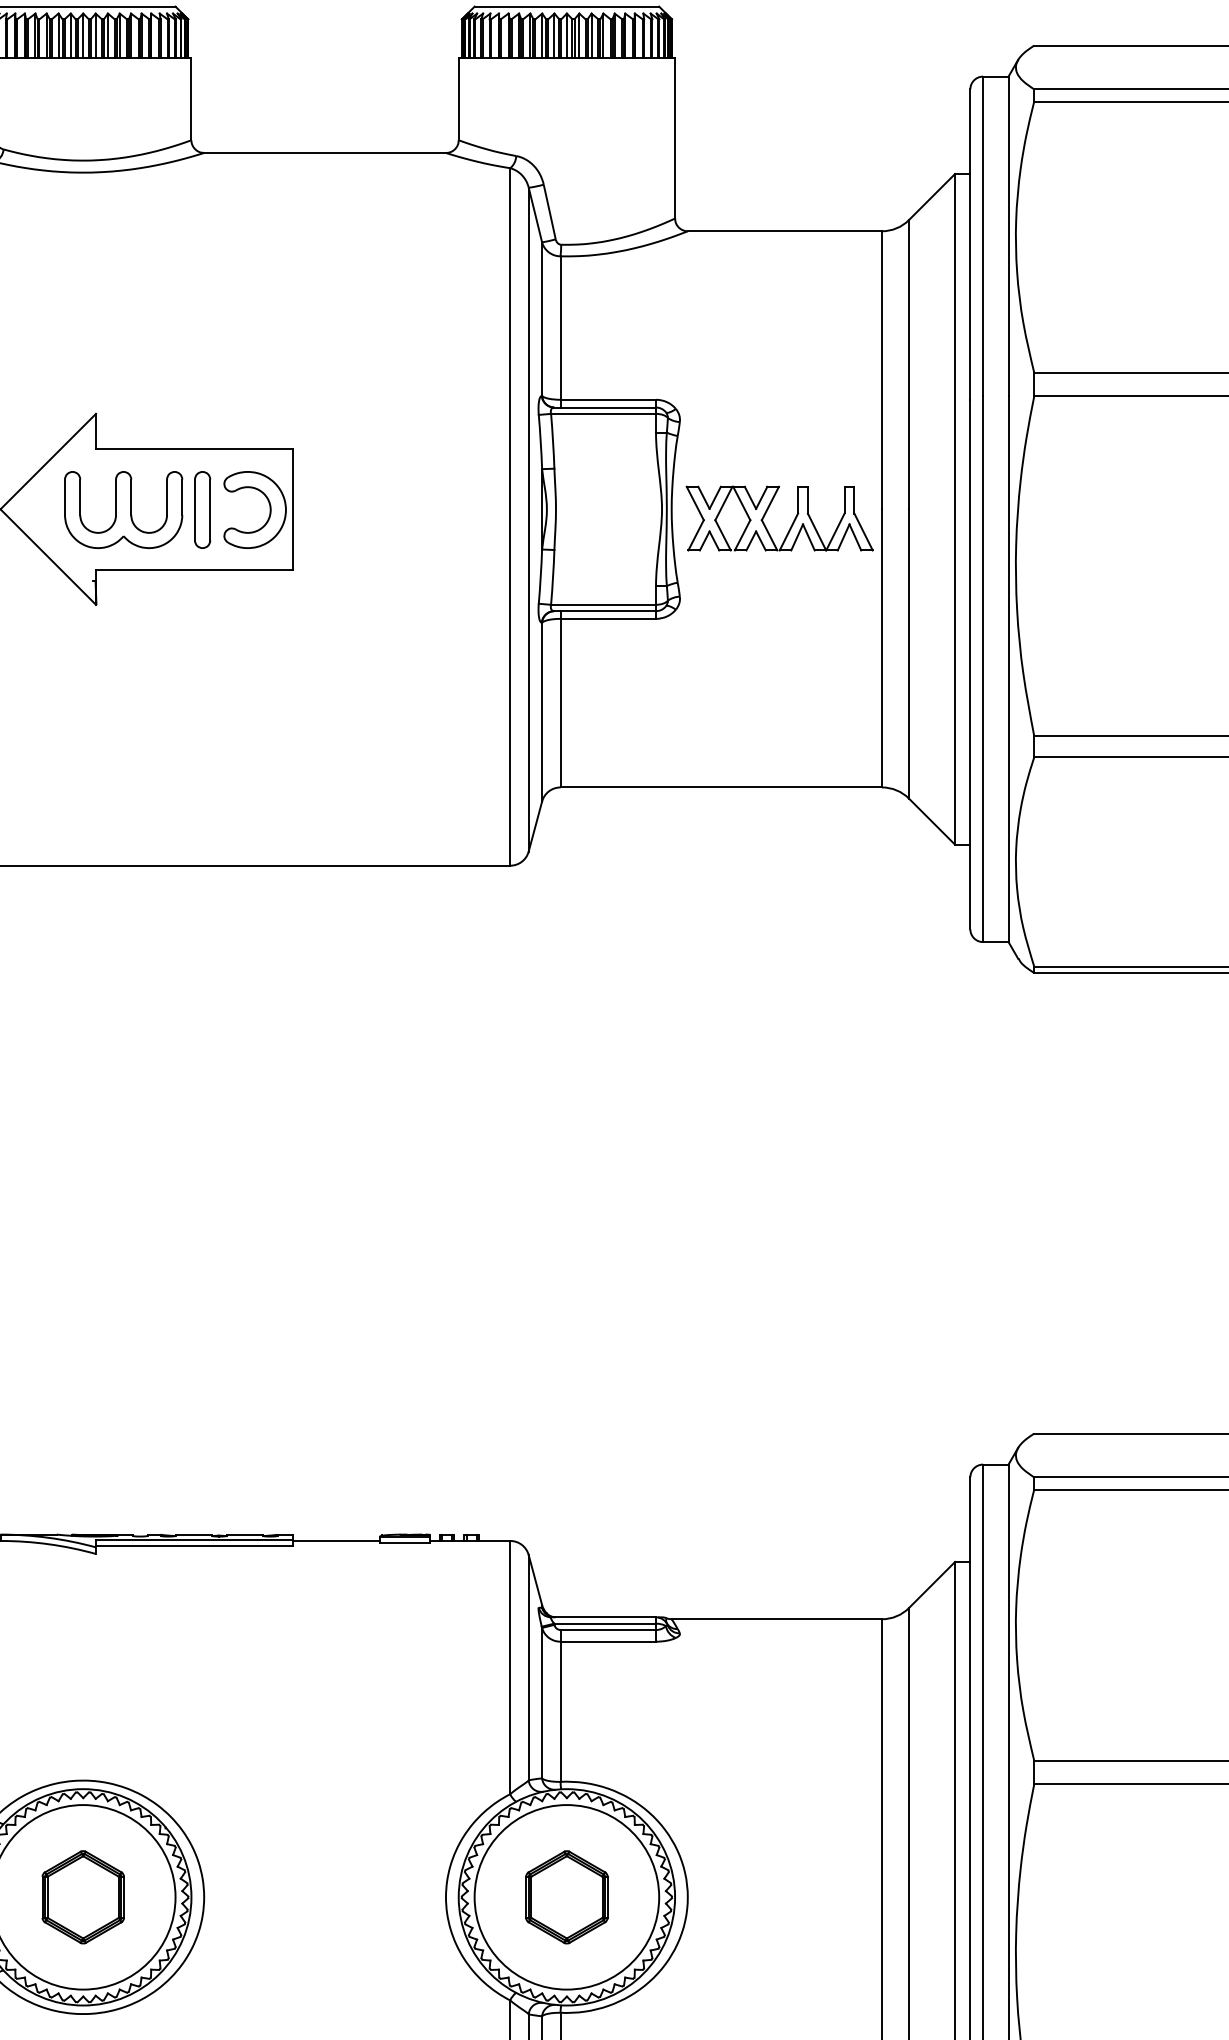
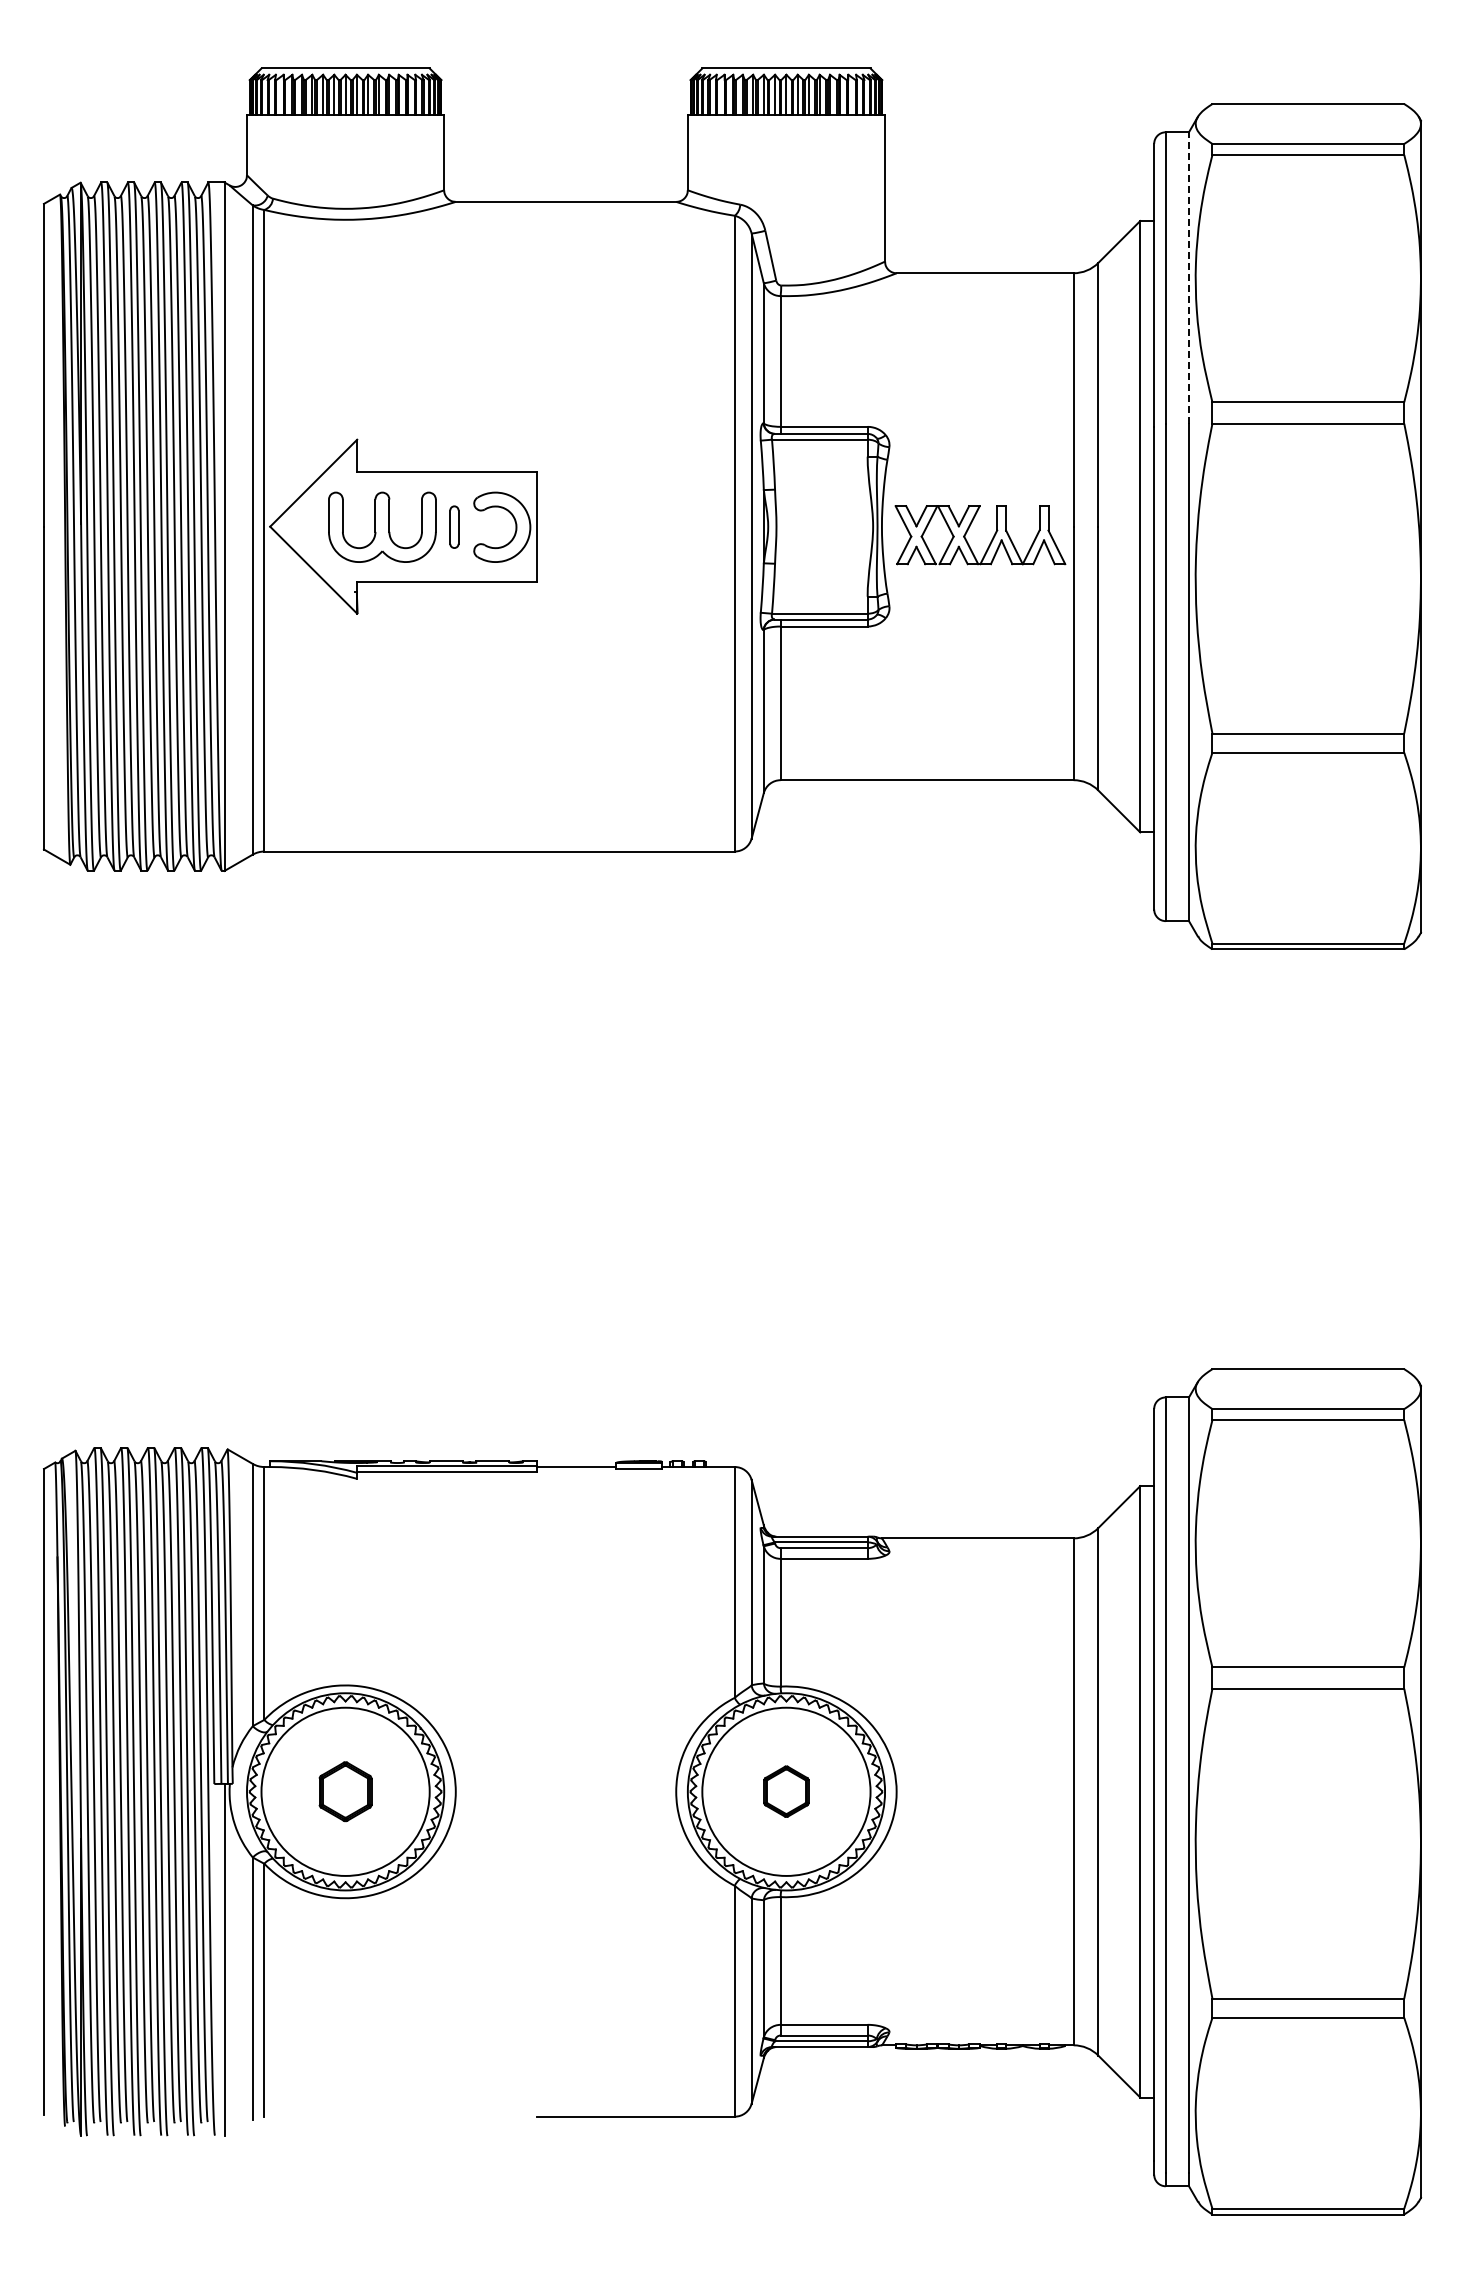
line: (1008, 235) -> (1188, 277), solid -> dashed
part: (202, 509) -> (454, 526), size x0.6
part: (83, 1896) -> (345, 1791), size x0.7
part: (566, 1896) -> (786, 1791), size x0.6

